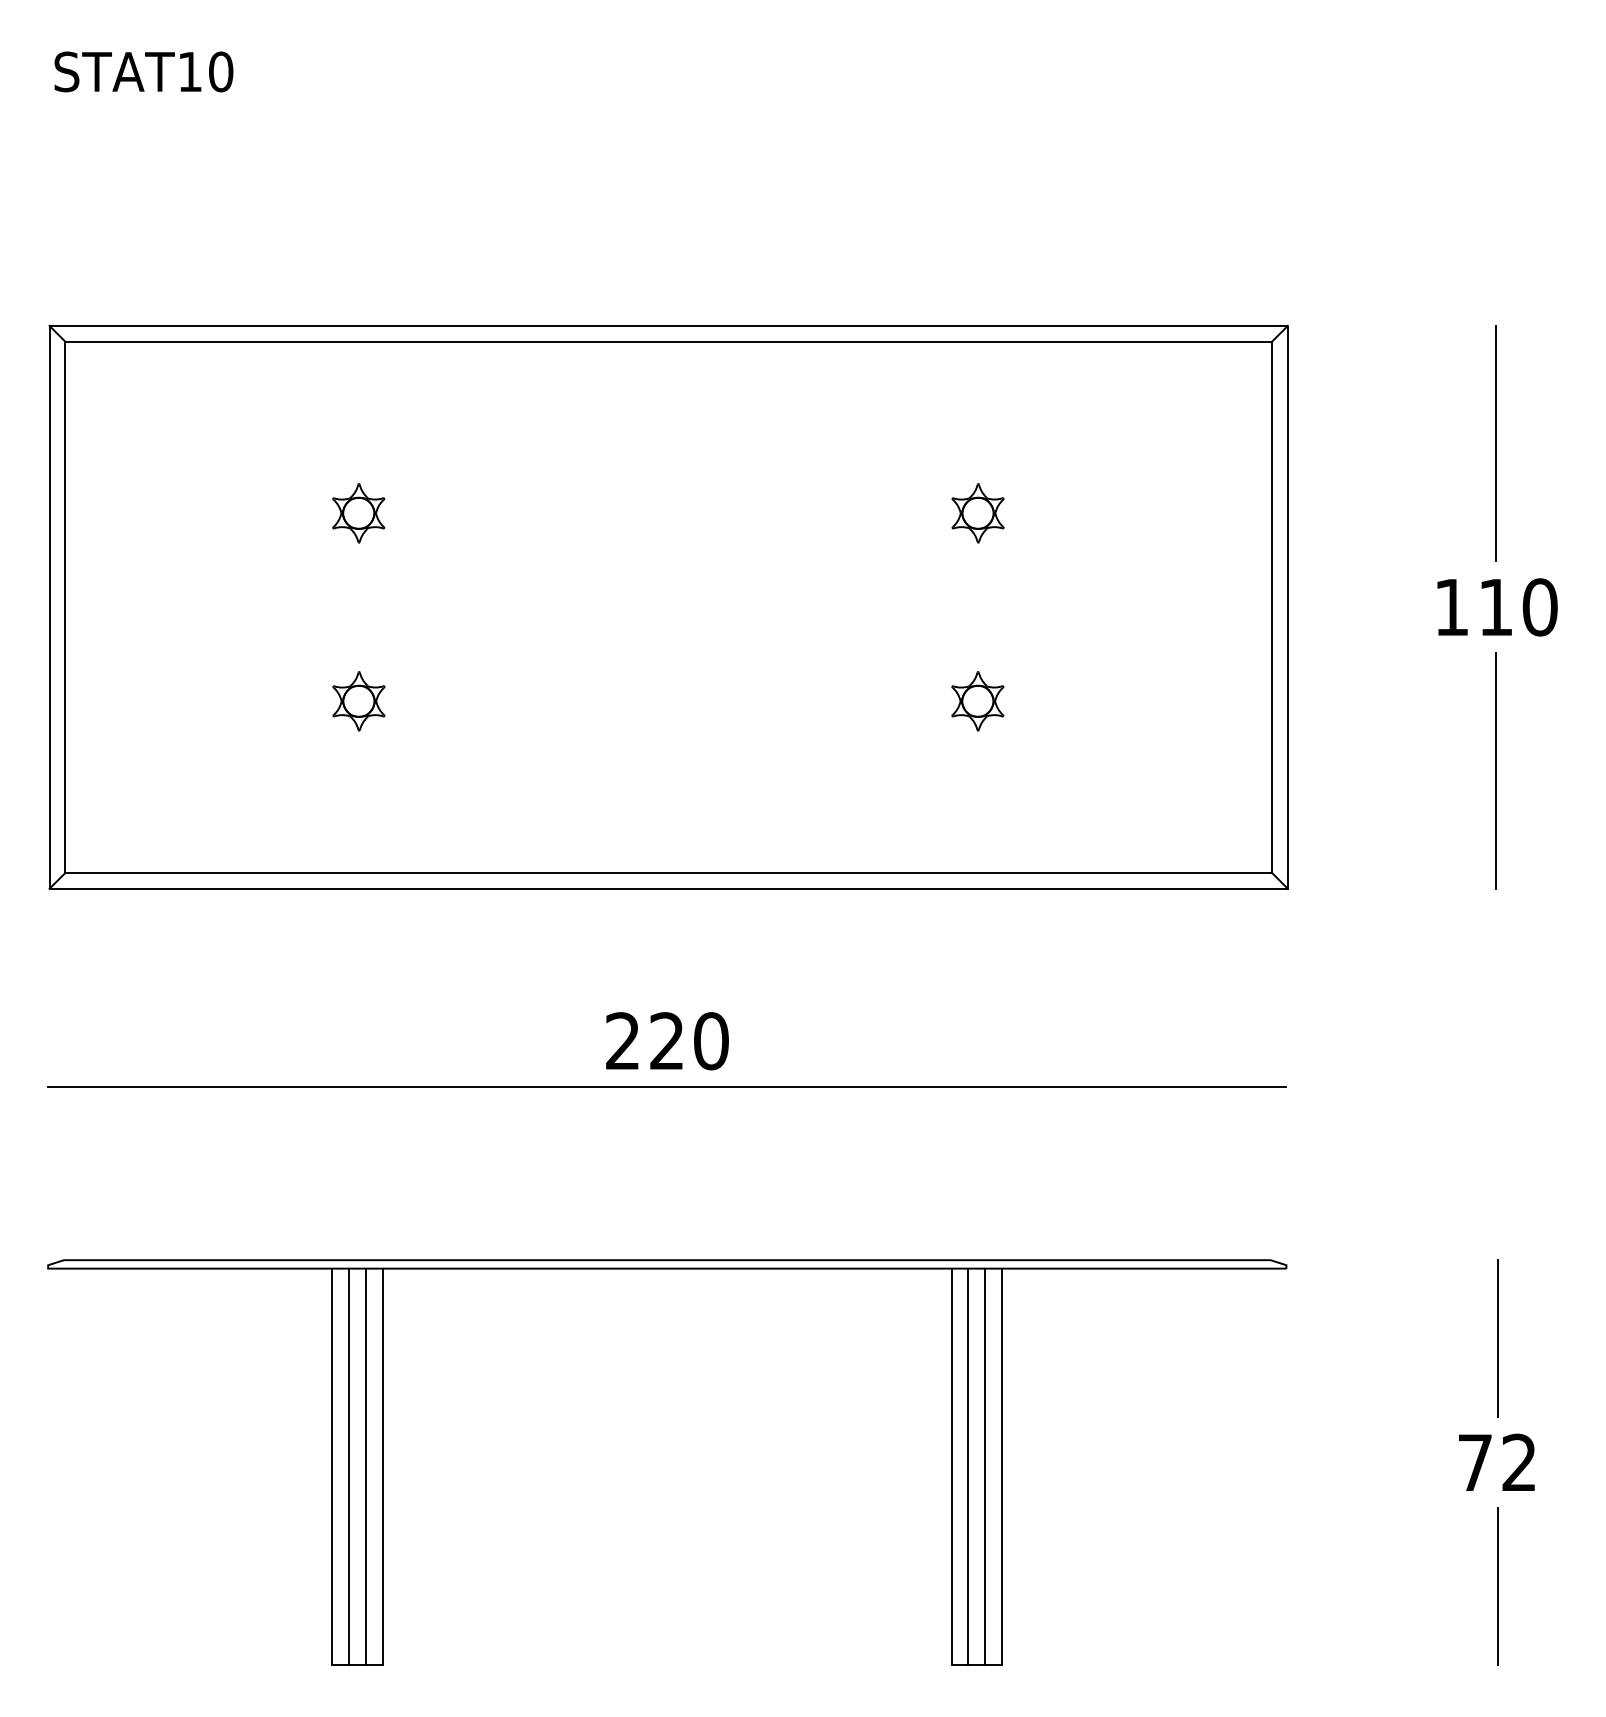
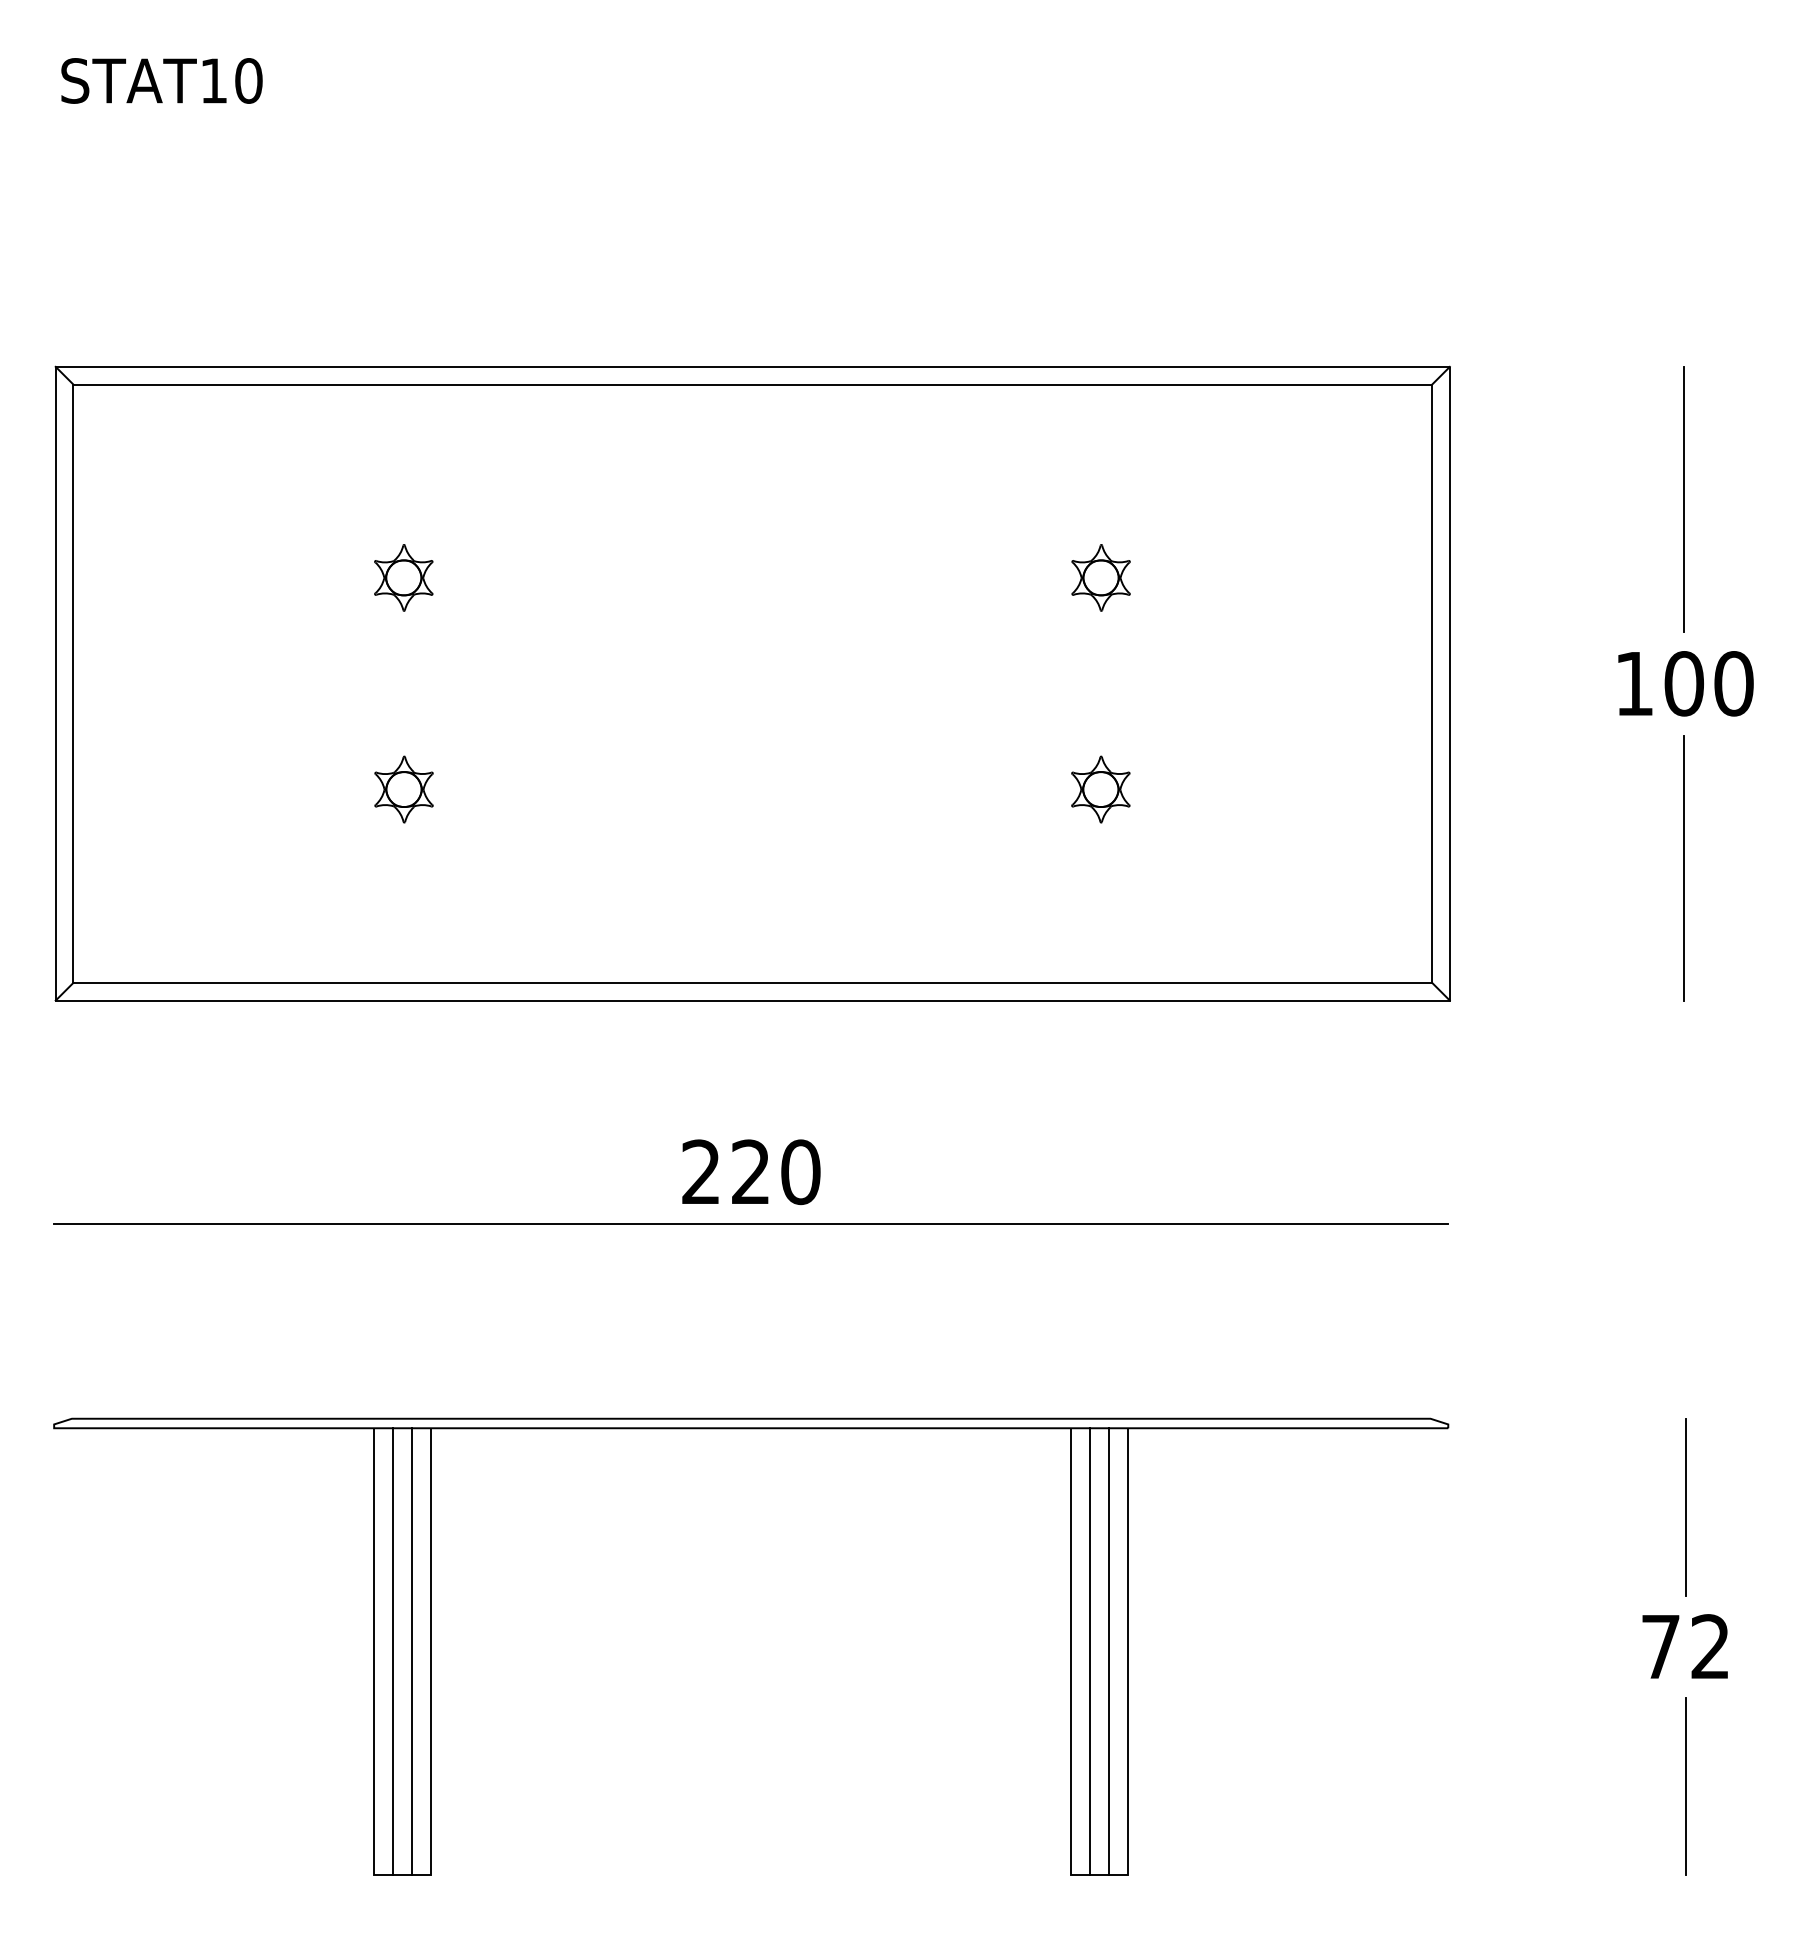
text: (1495, 607) -> (1683, 683), 110 -> 100

